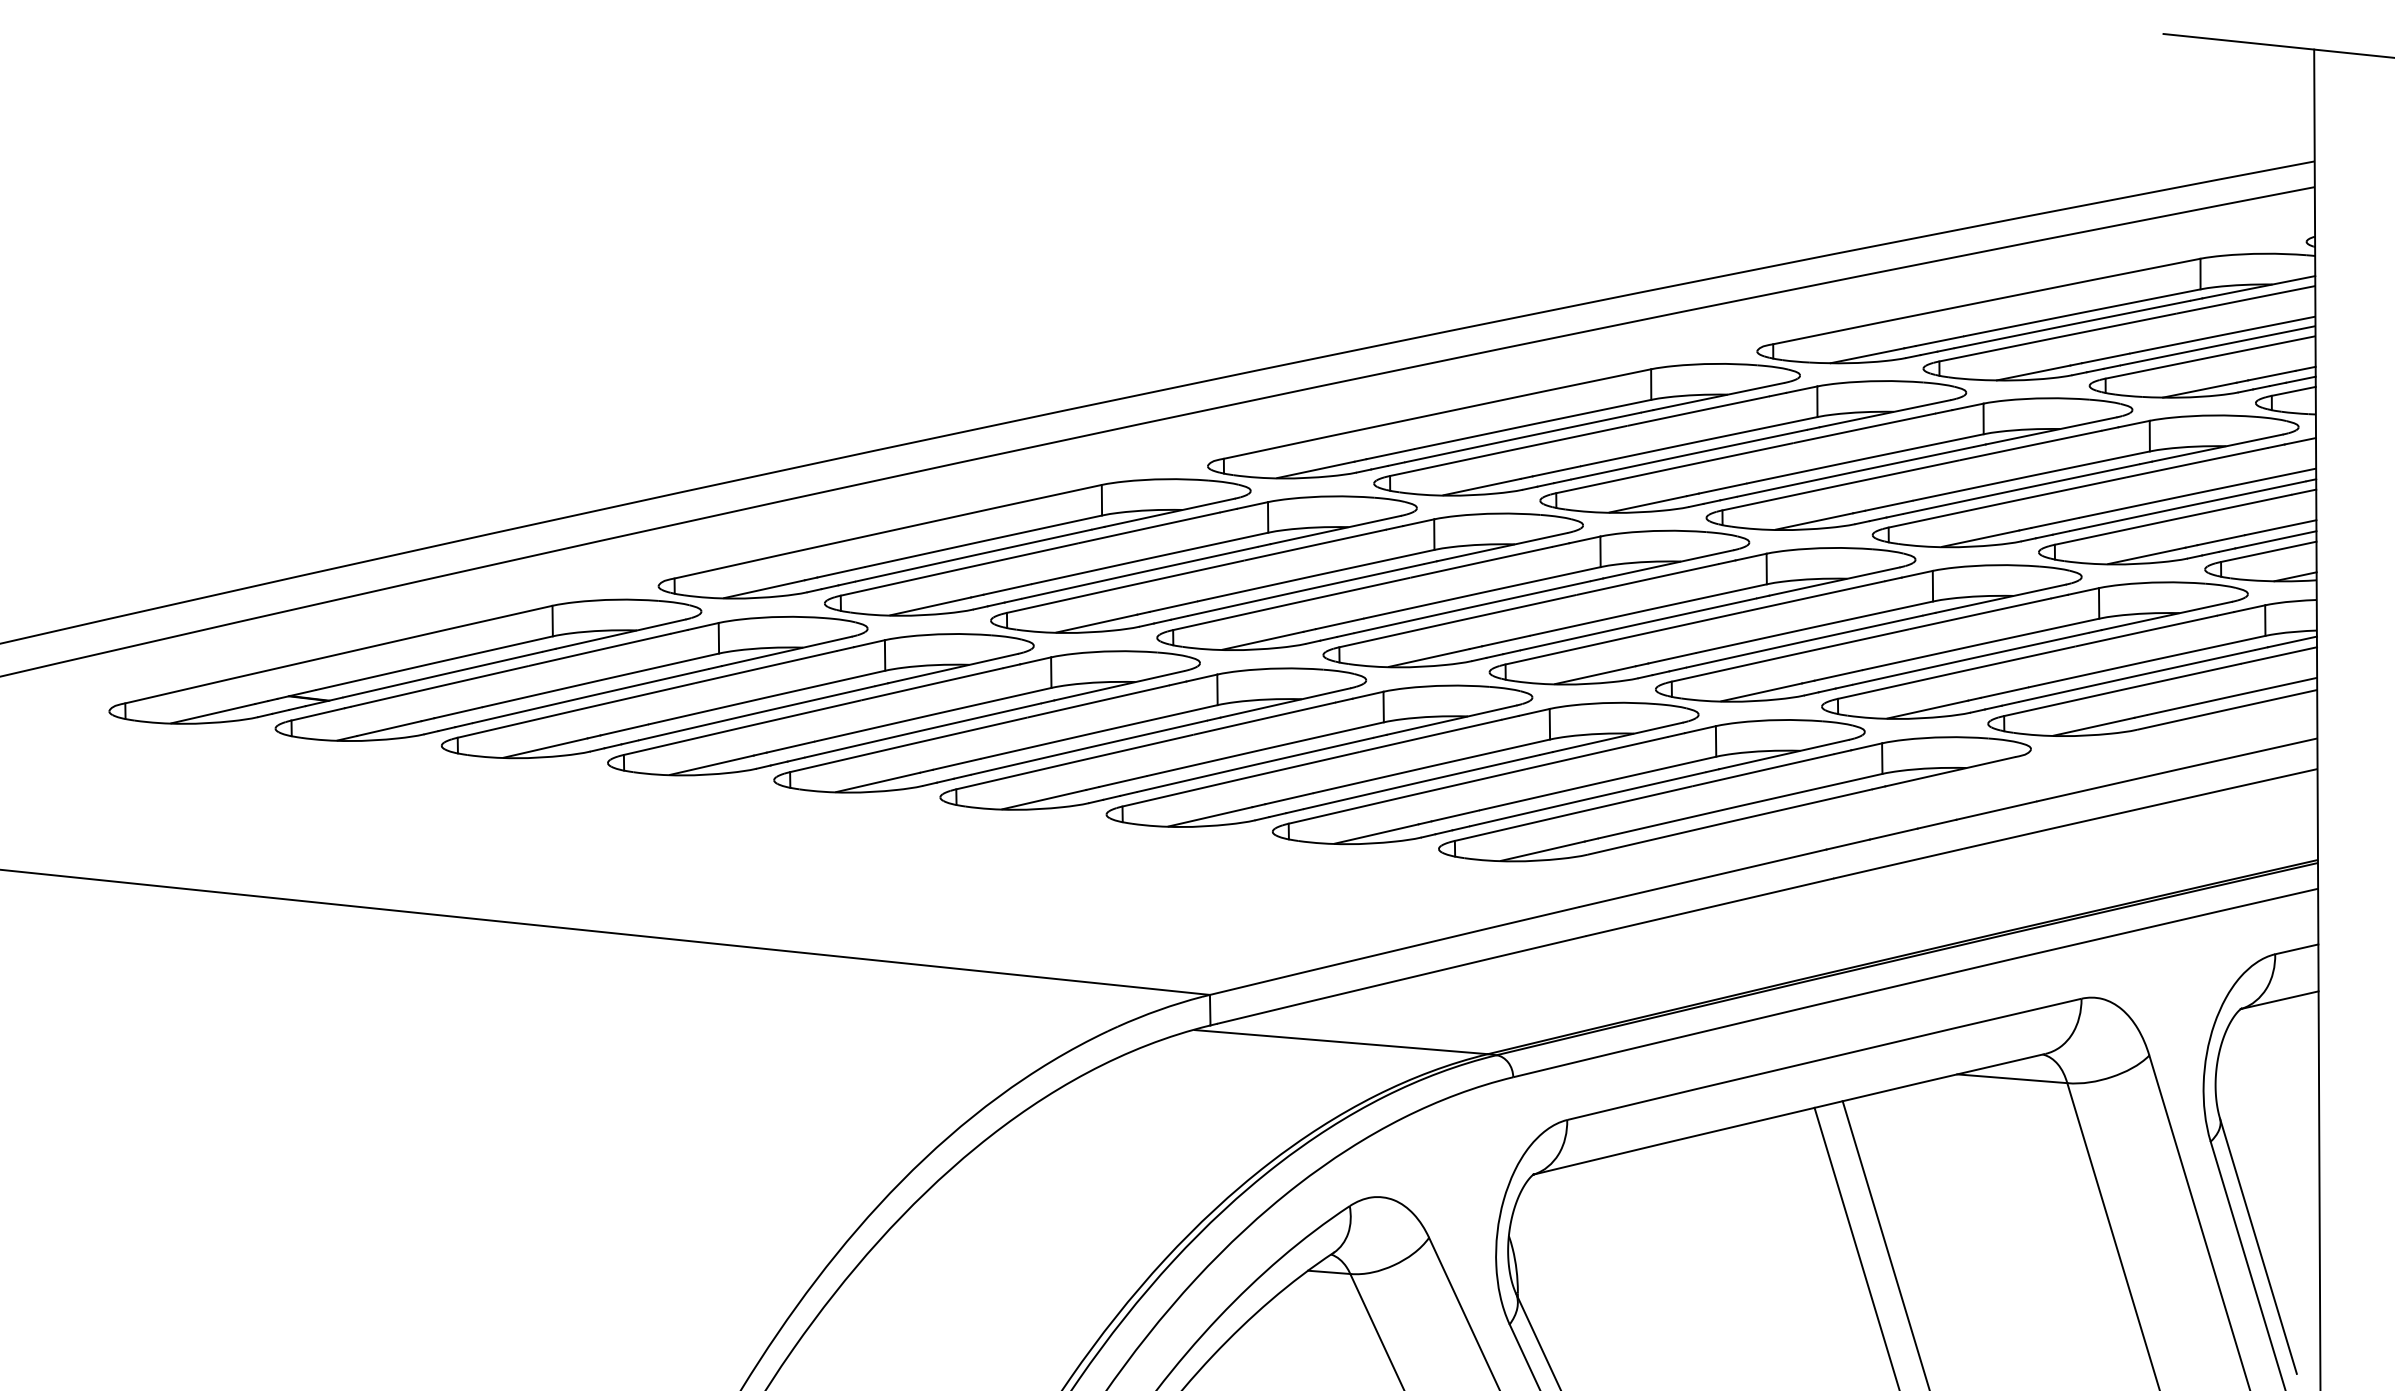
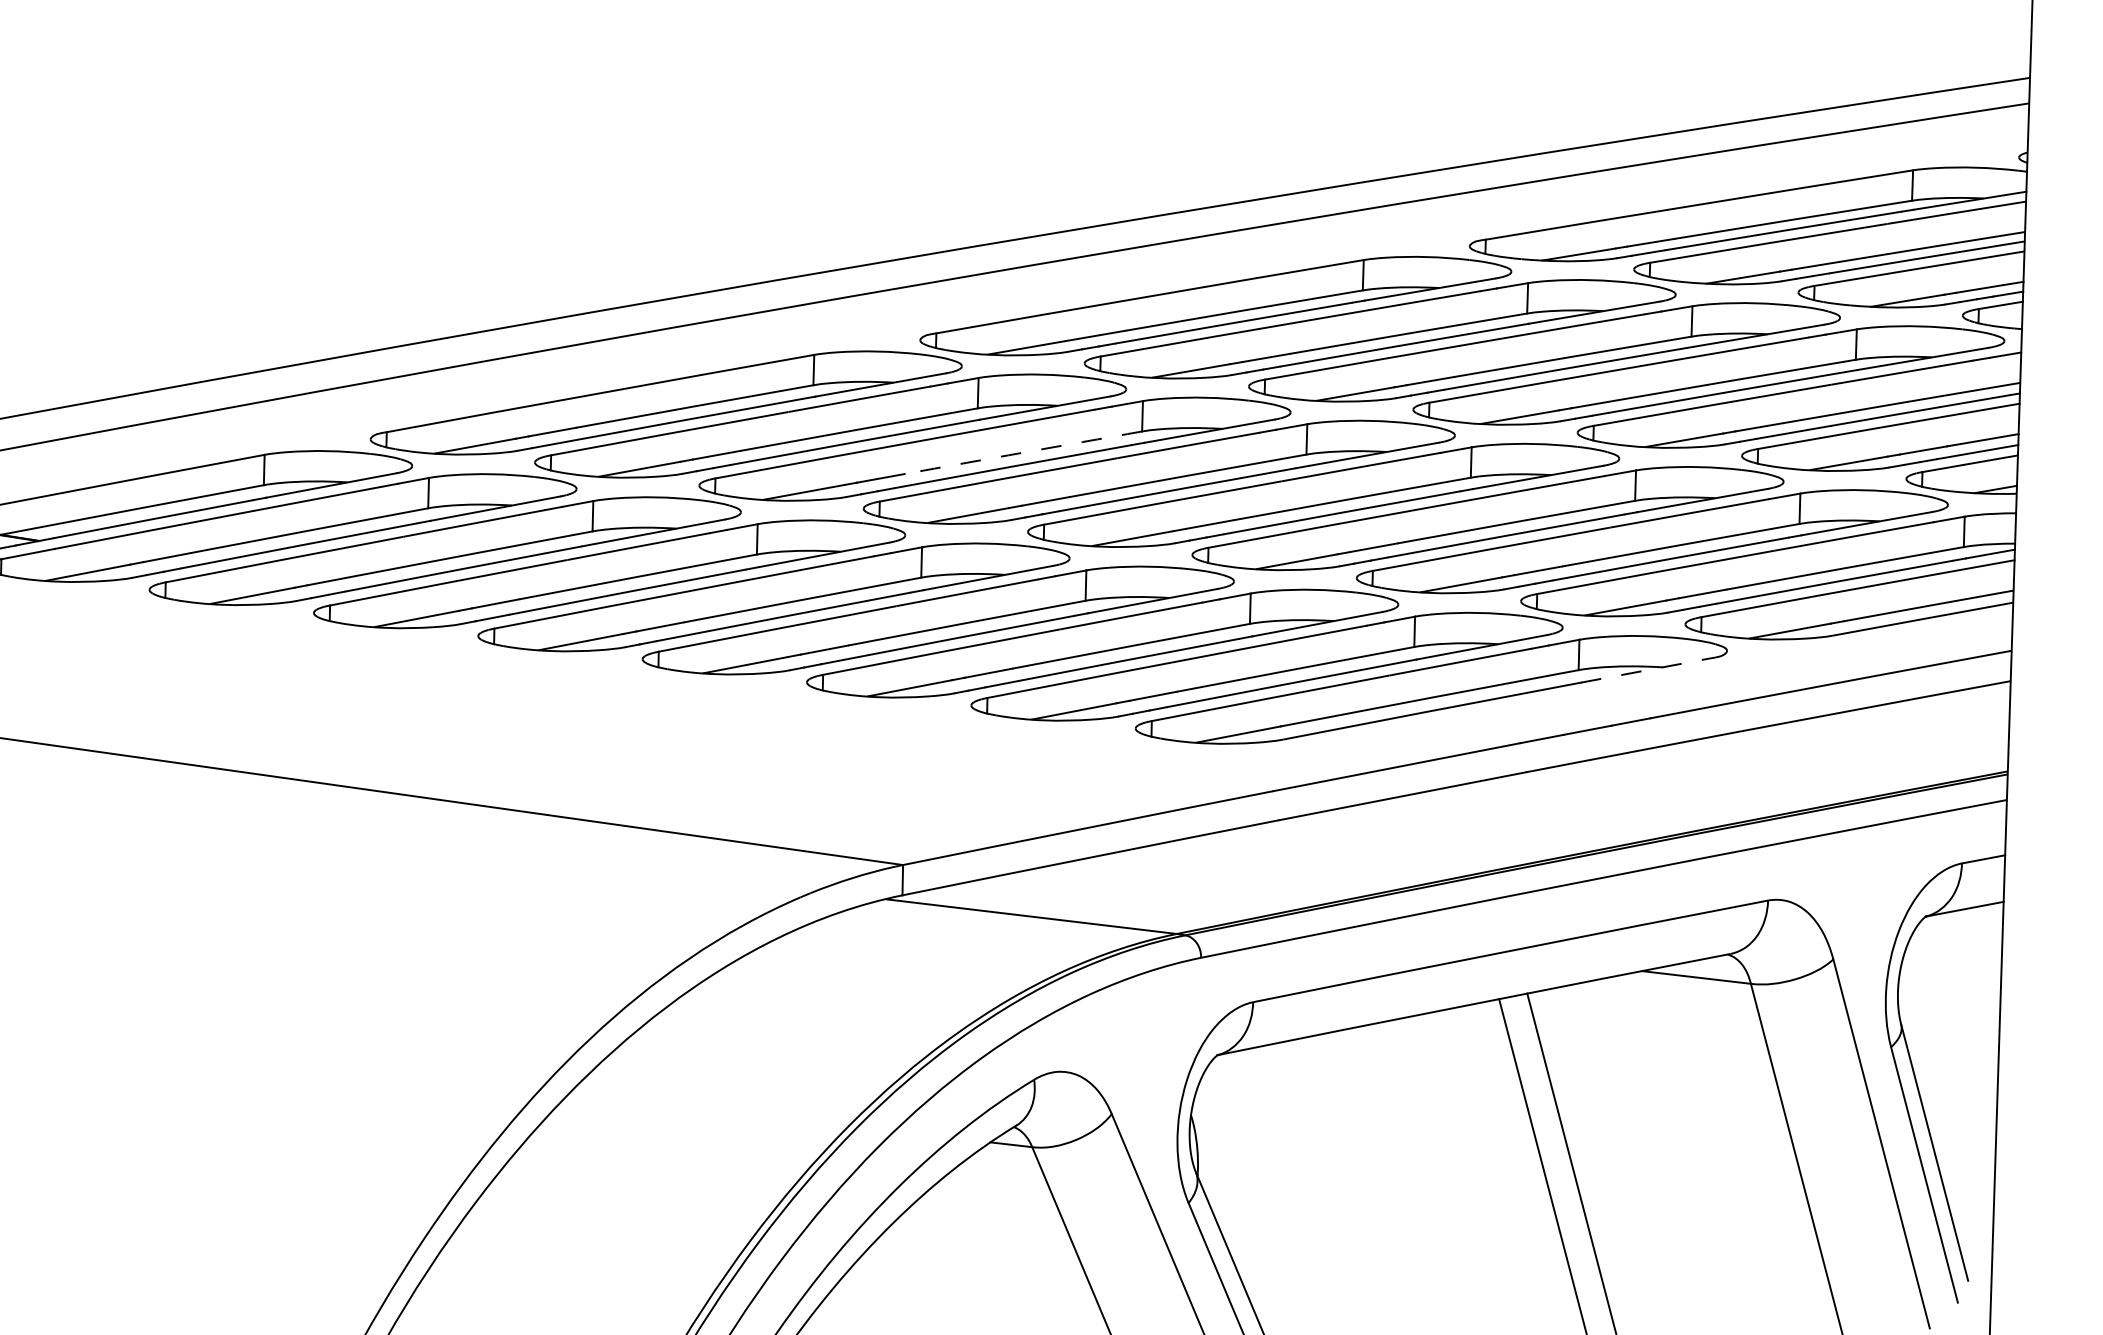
arc: (1315, 575) -> (1023, 452), solid -> dashed
line: (1950, 771) -> (1646, 670), solid -> dashed

